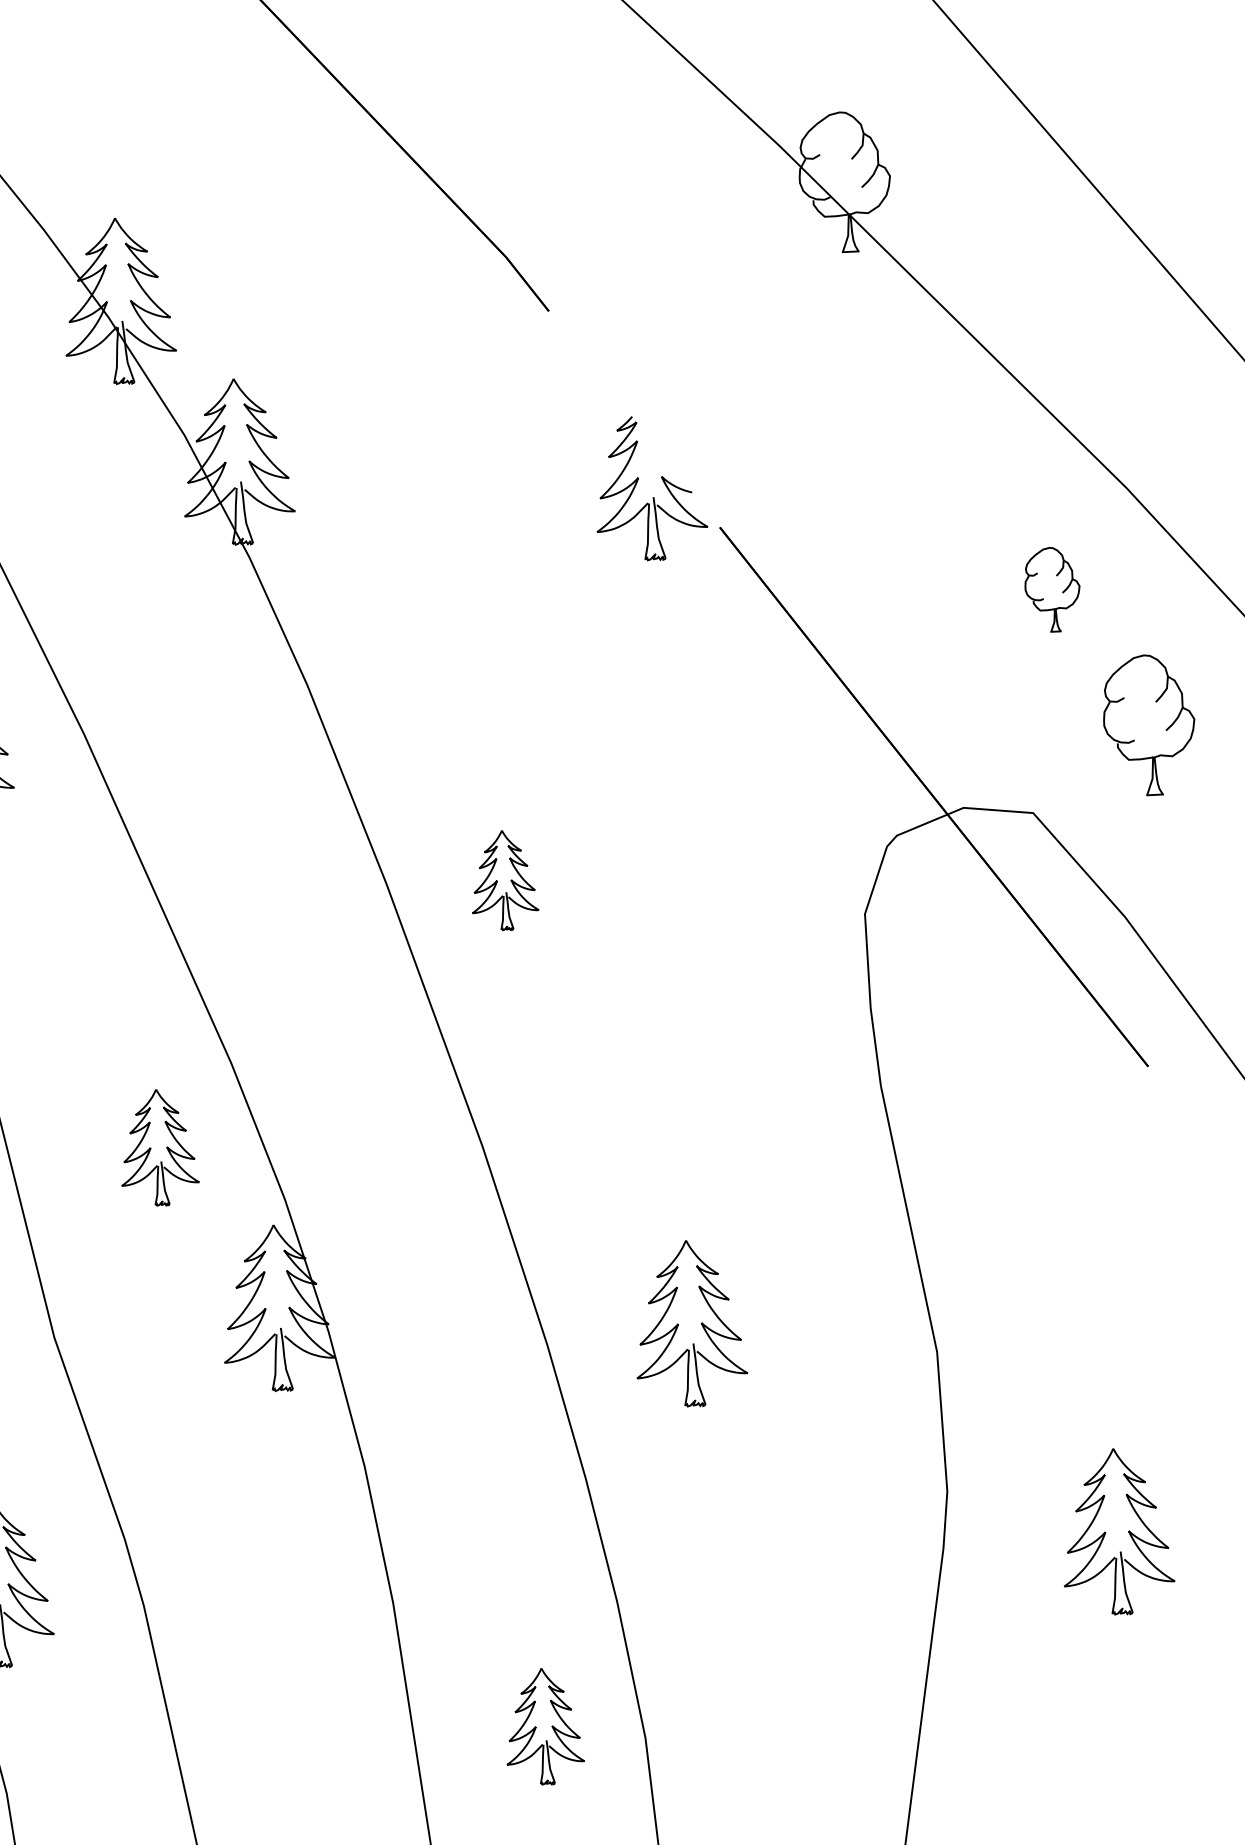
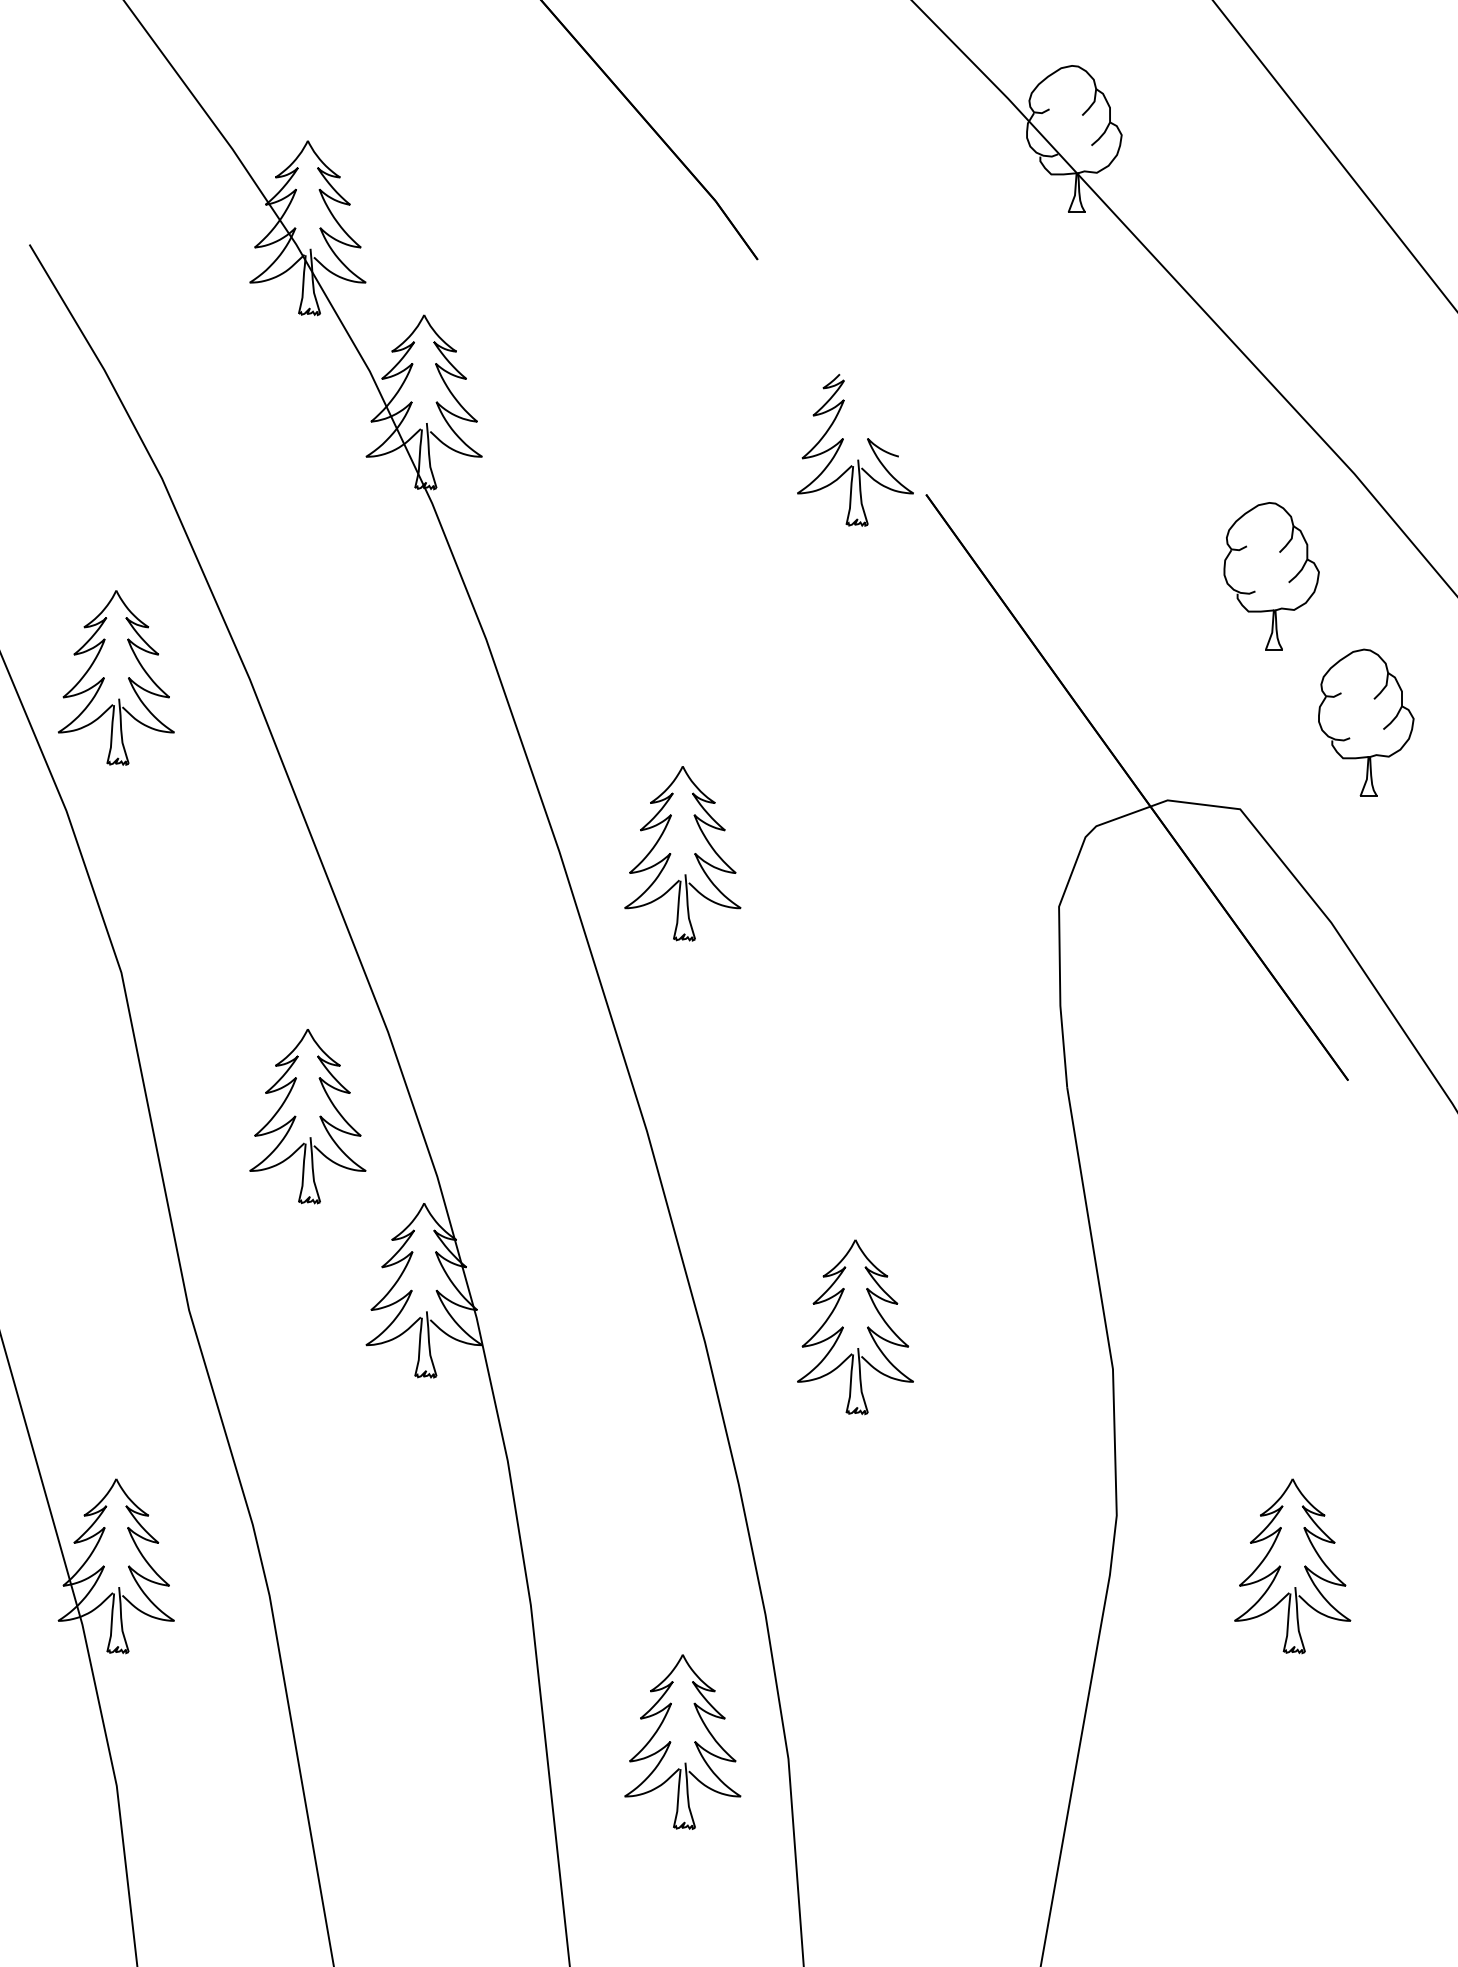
part: (1052, 589) -> (1271, 576), size x1.67
part: (503, 880) -> (682, 853), size x1.67
part: (158, 1147) -> (307, 1116), size x1.43
part: (543, 1726) -> (682, 1741), size x1.43

